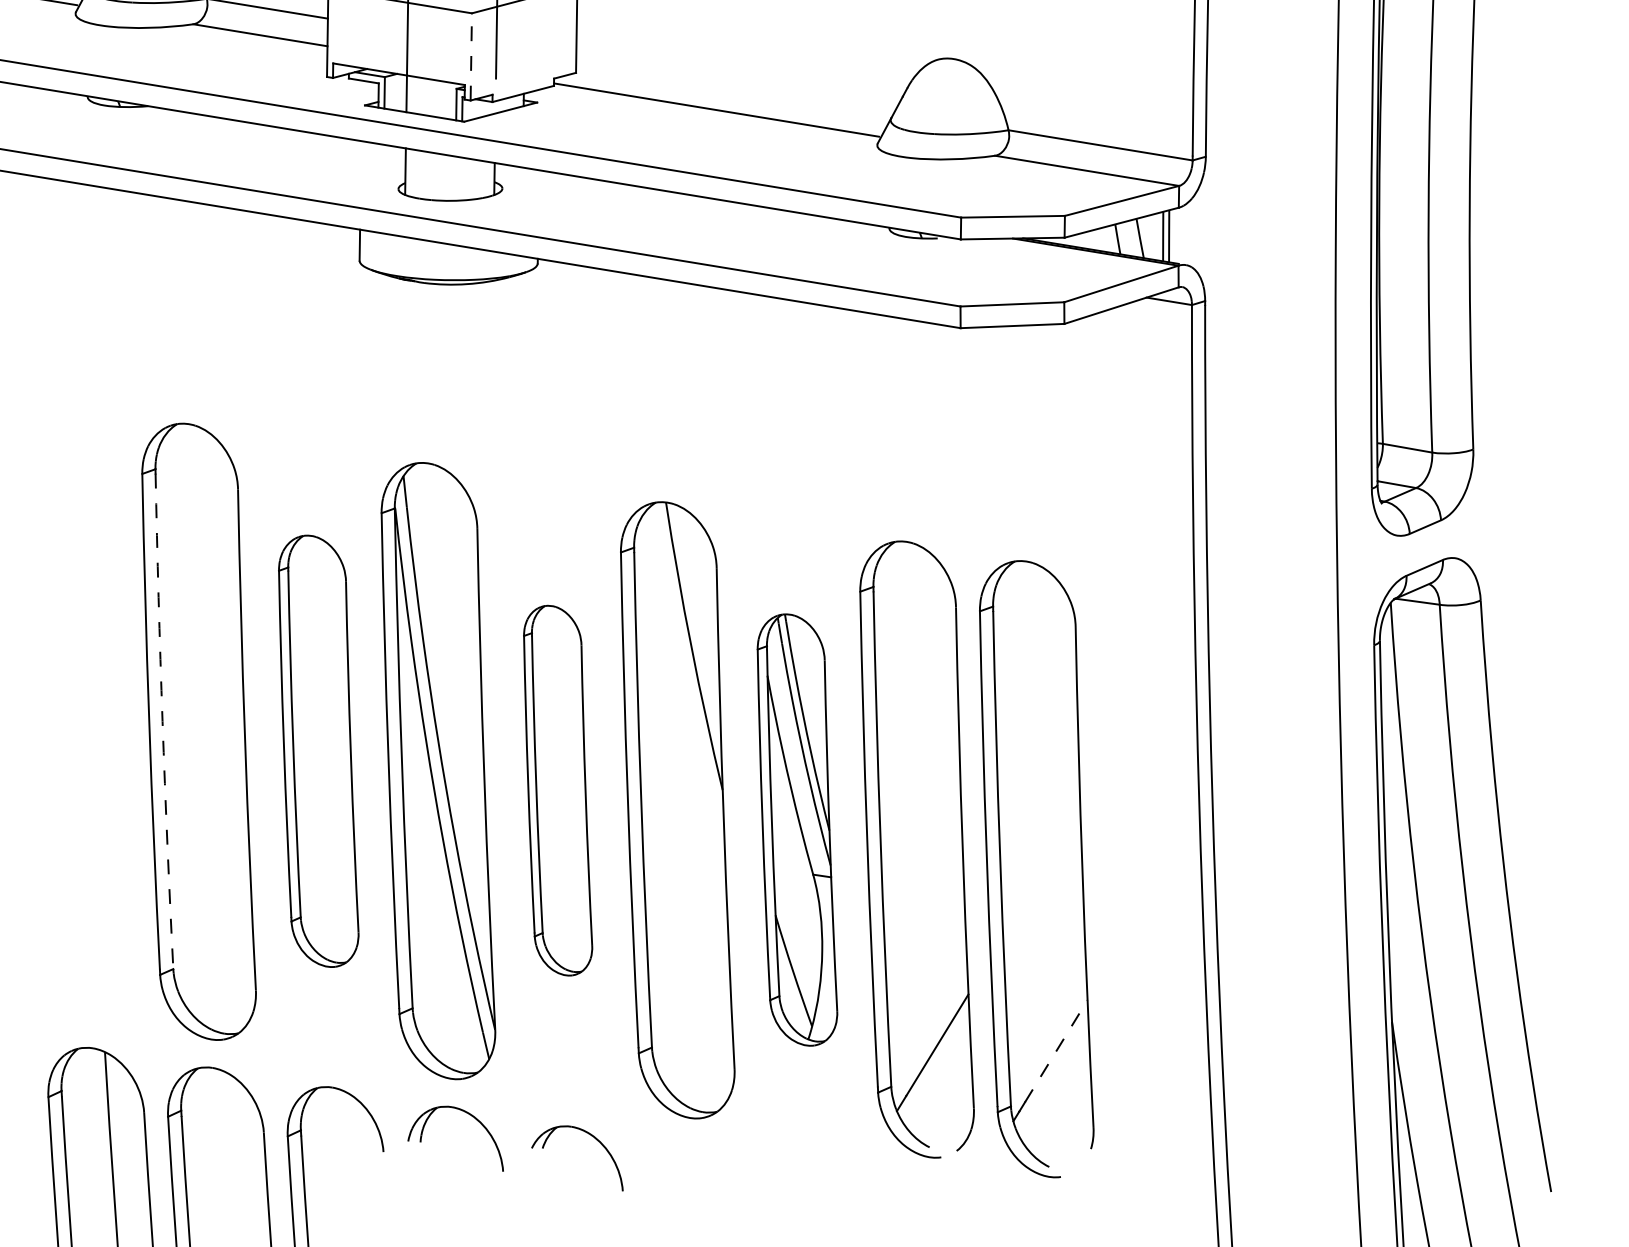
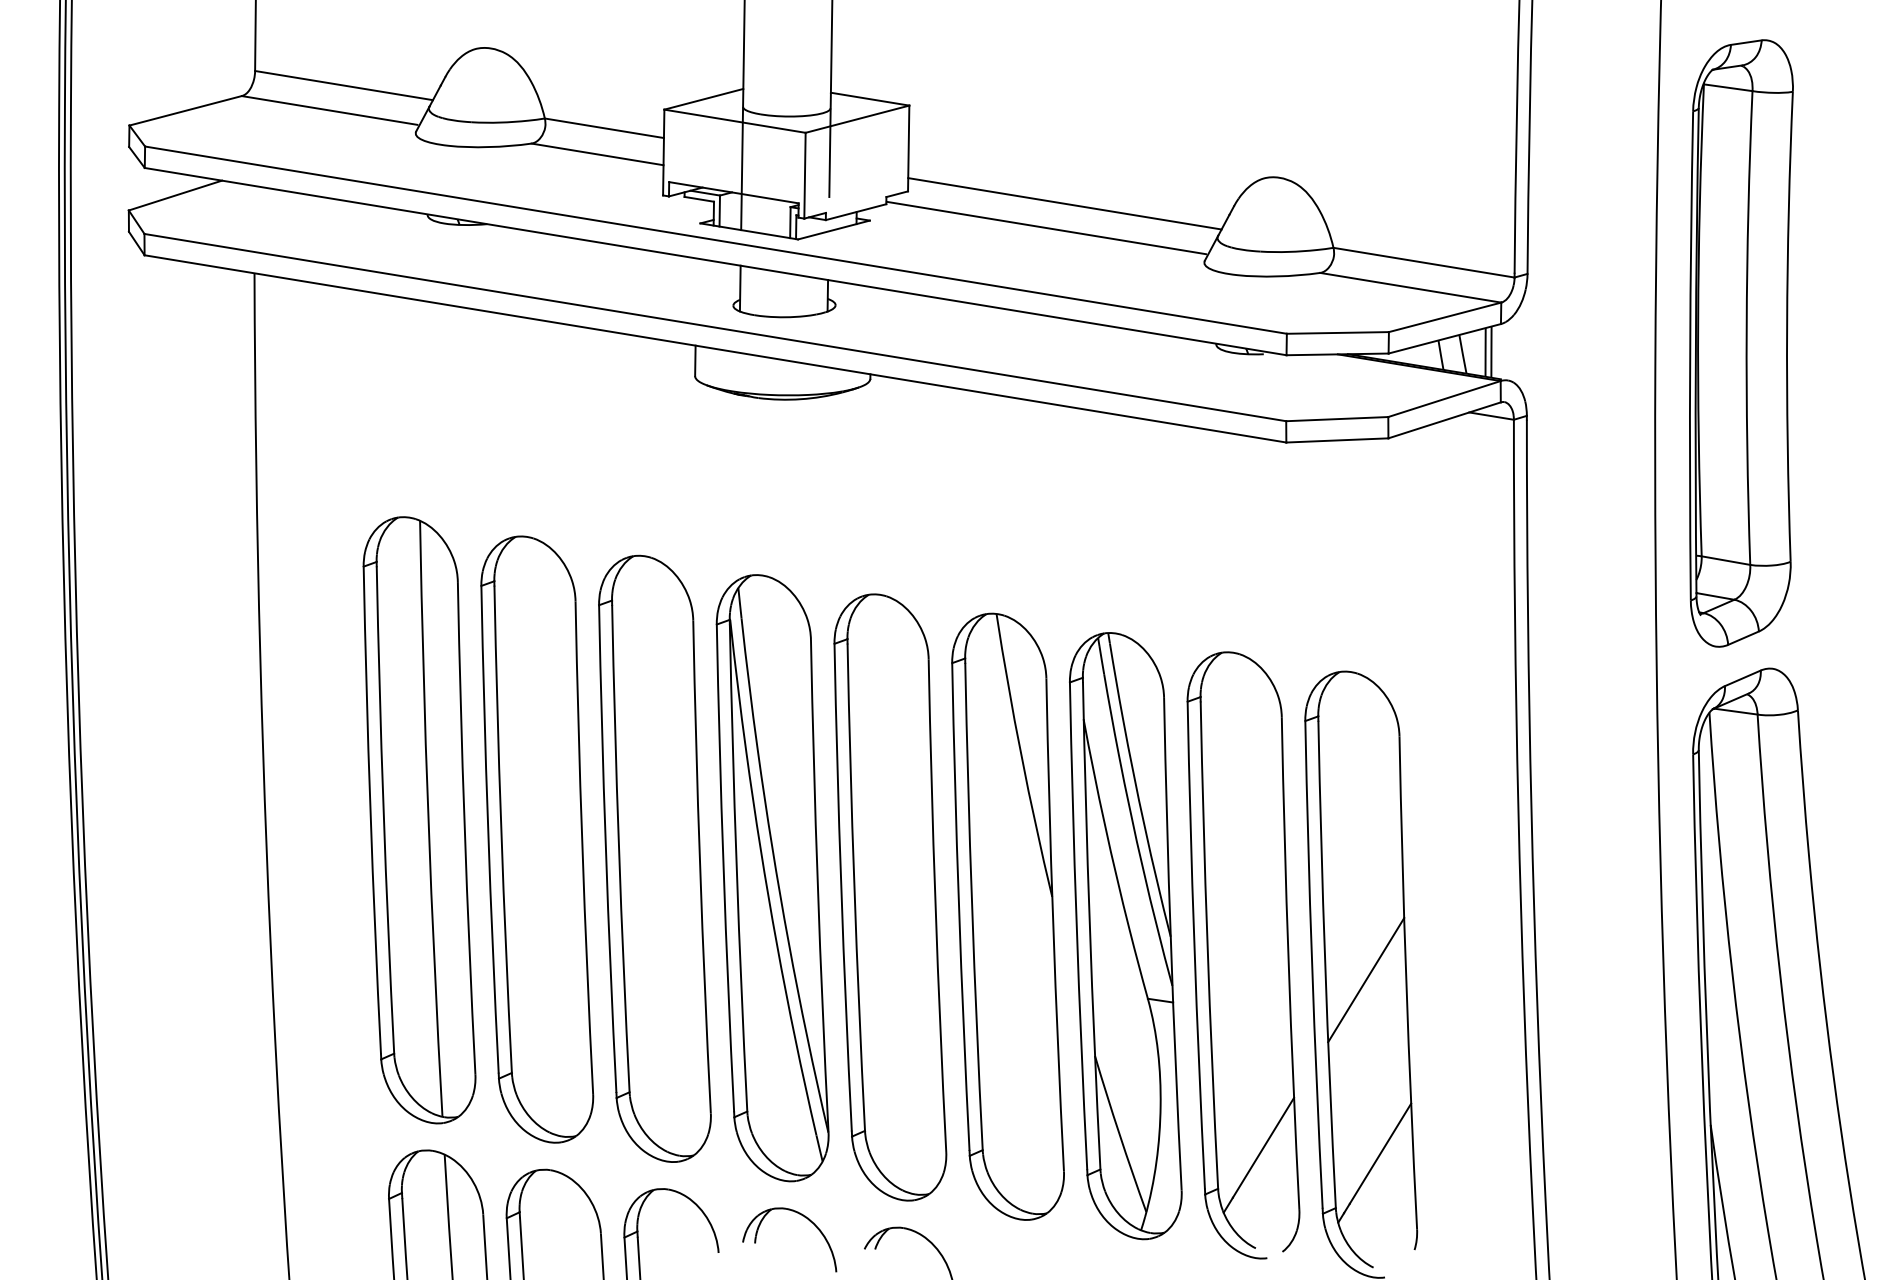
line: (470, 56) -> (804, 175), dashed -> solid
line: (735, 85) -> (1064, 203), added
part: (79, 712) -> (419, 820), added
arc: (162, 721) -> (501, 829), dashed -> solid
part: (318, 751) -> (654, 858), size x1.43
part: (558, 790) -> (890, 897), size x1.67
part: (797, 830) -> (1125, 936), size x1.43
line: (1042, 875) -> (1366, 980), added
line: (1056, 1050) -> (1380, 1153), dashed -> solid

